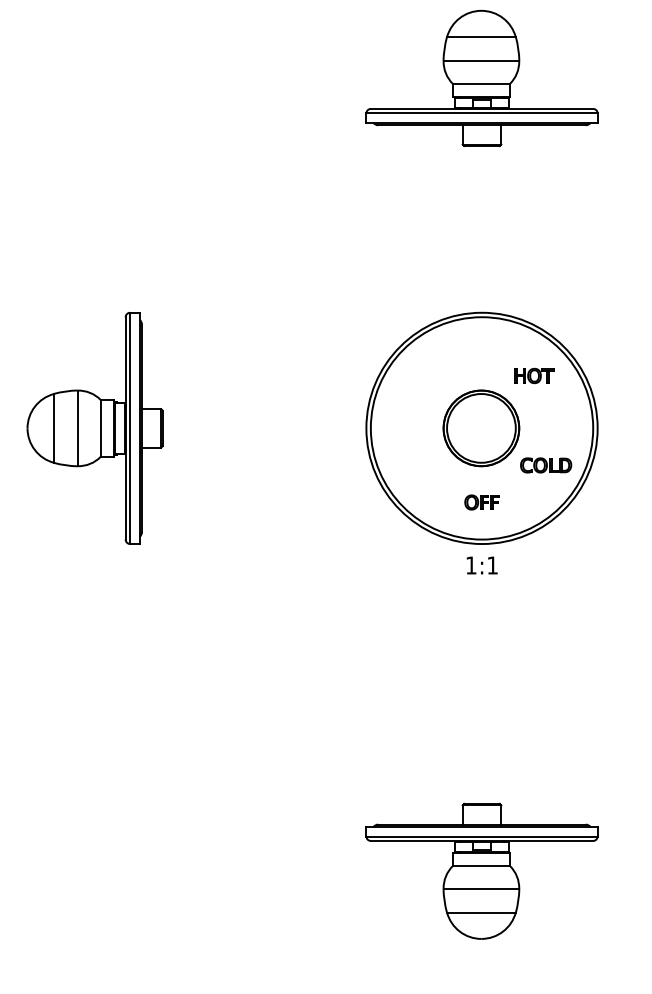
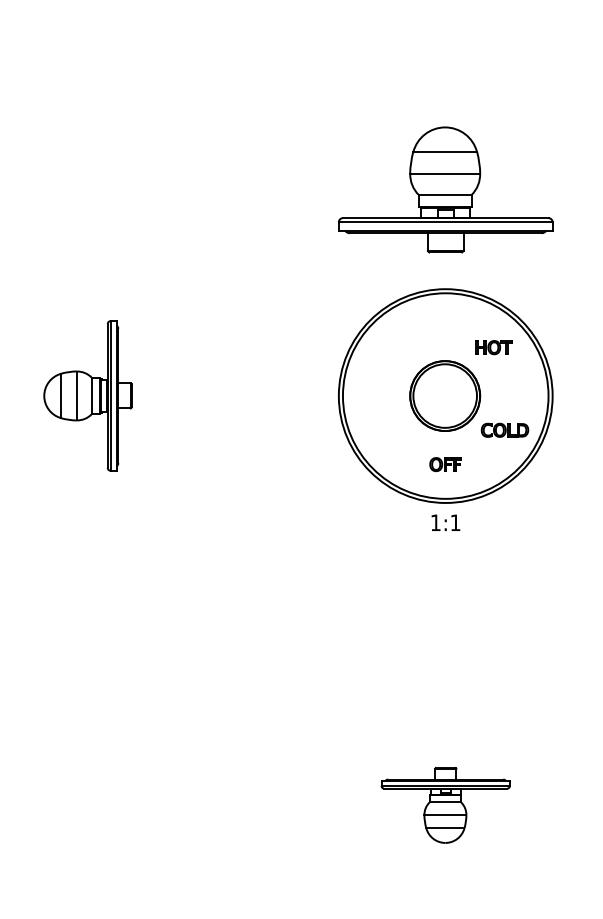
part: (481, 78) -> (445, 190), moved
part: (94, 427) -> (87, 395), size x0.7
part: (481, 870) -> (445, 804), size x0.6

